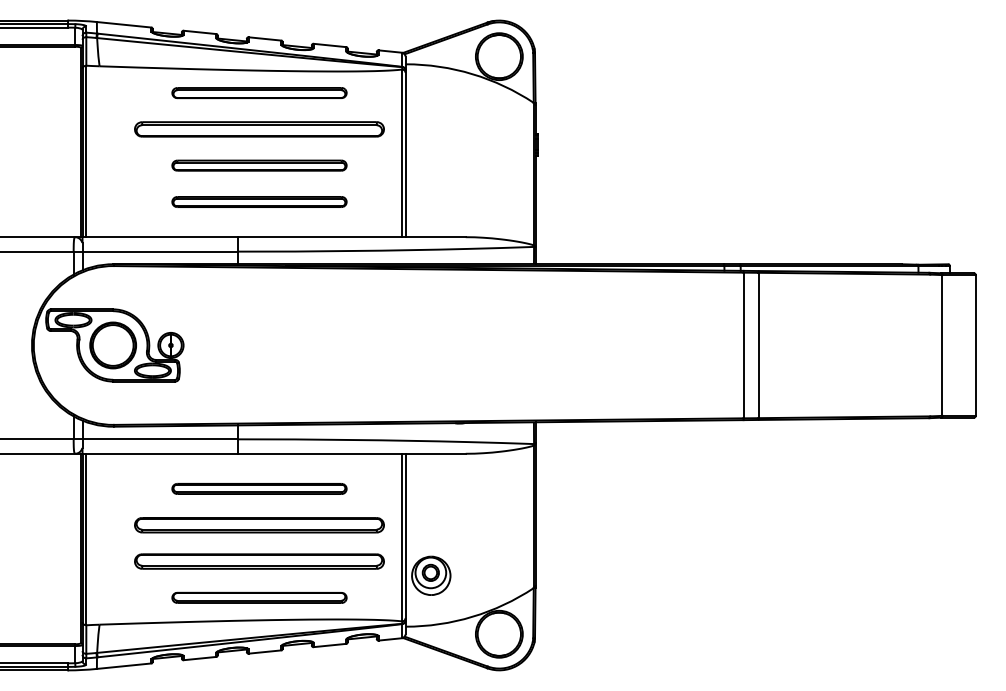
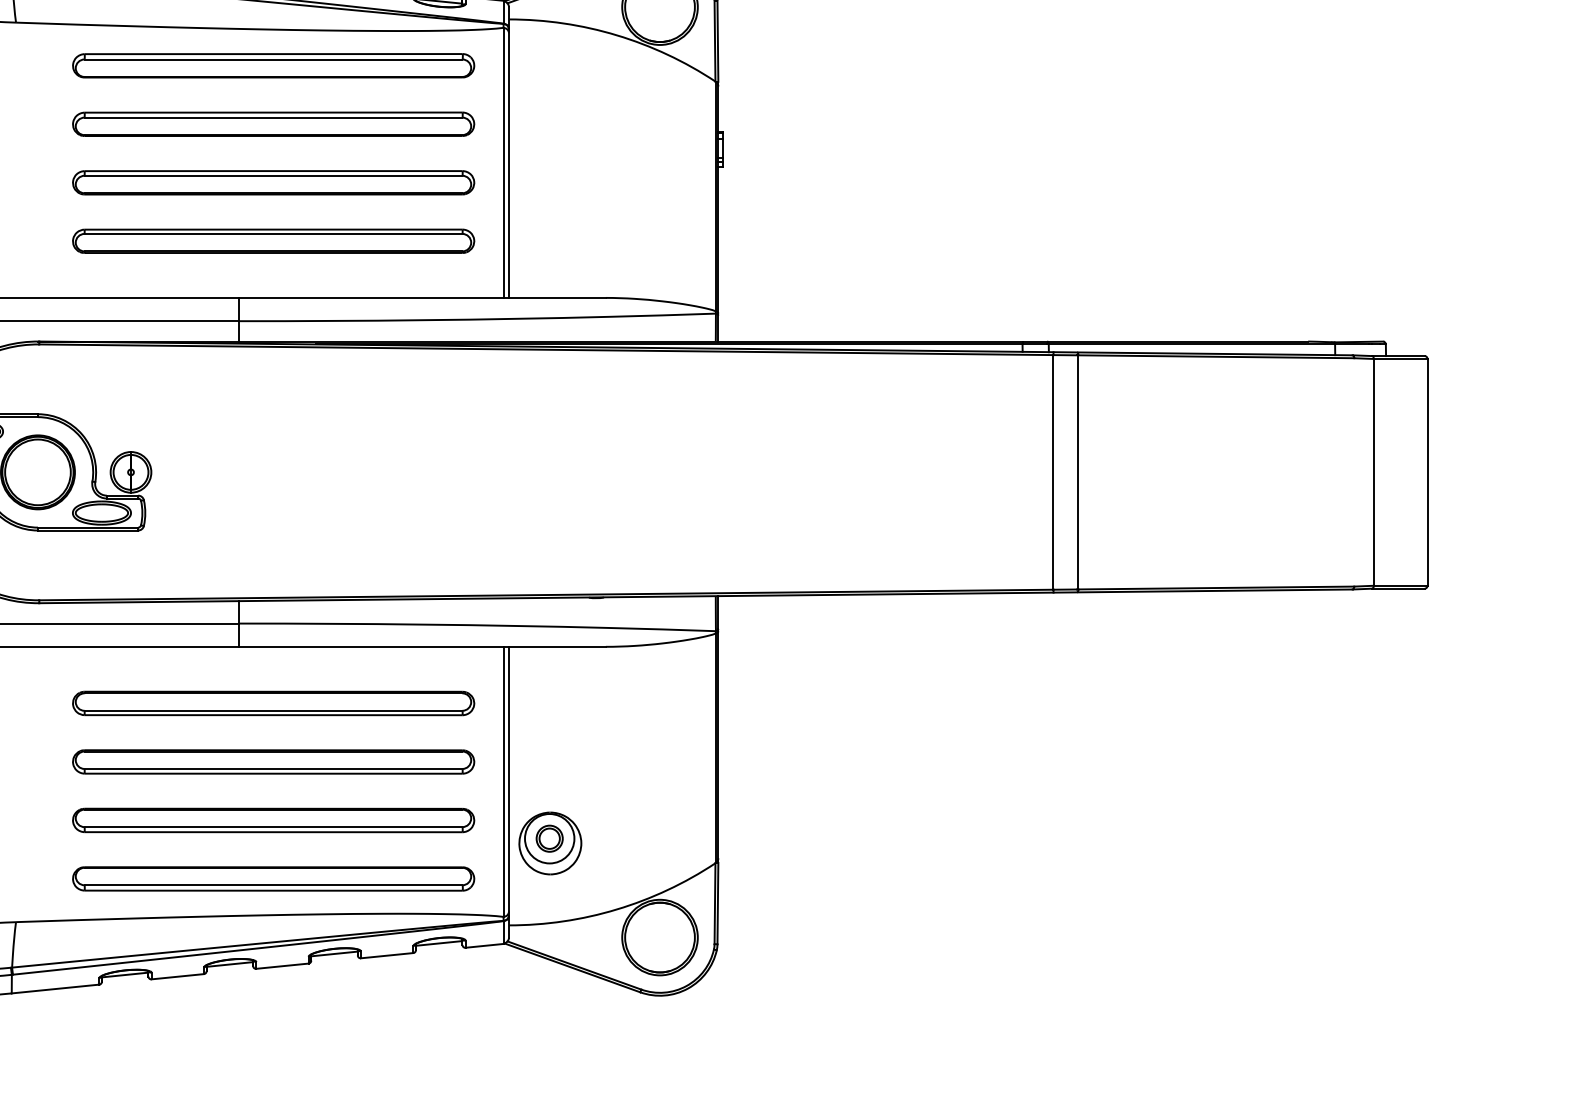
part: (259, 92) -> (273, 64), size x1.43
part: (259, 165) -> (273, 182), size x1.43
part: (259, 201) -> (273, 240), size x1.43
part: (259, 488) -> (273, 702), size x1.43
part: (259, 597) -> (273, 878), size x1.43

